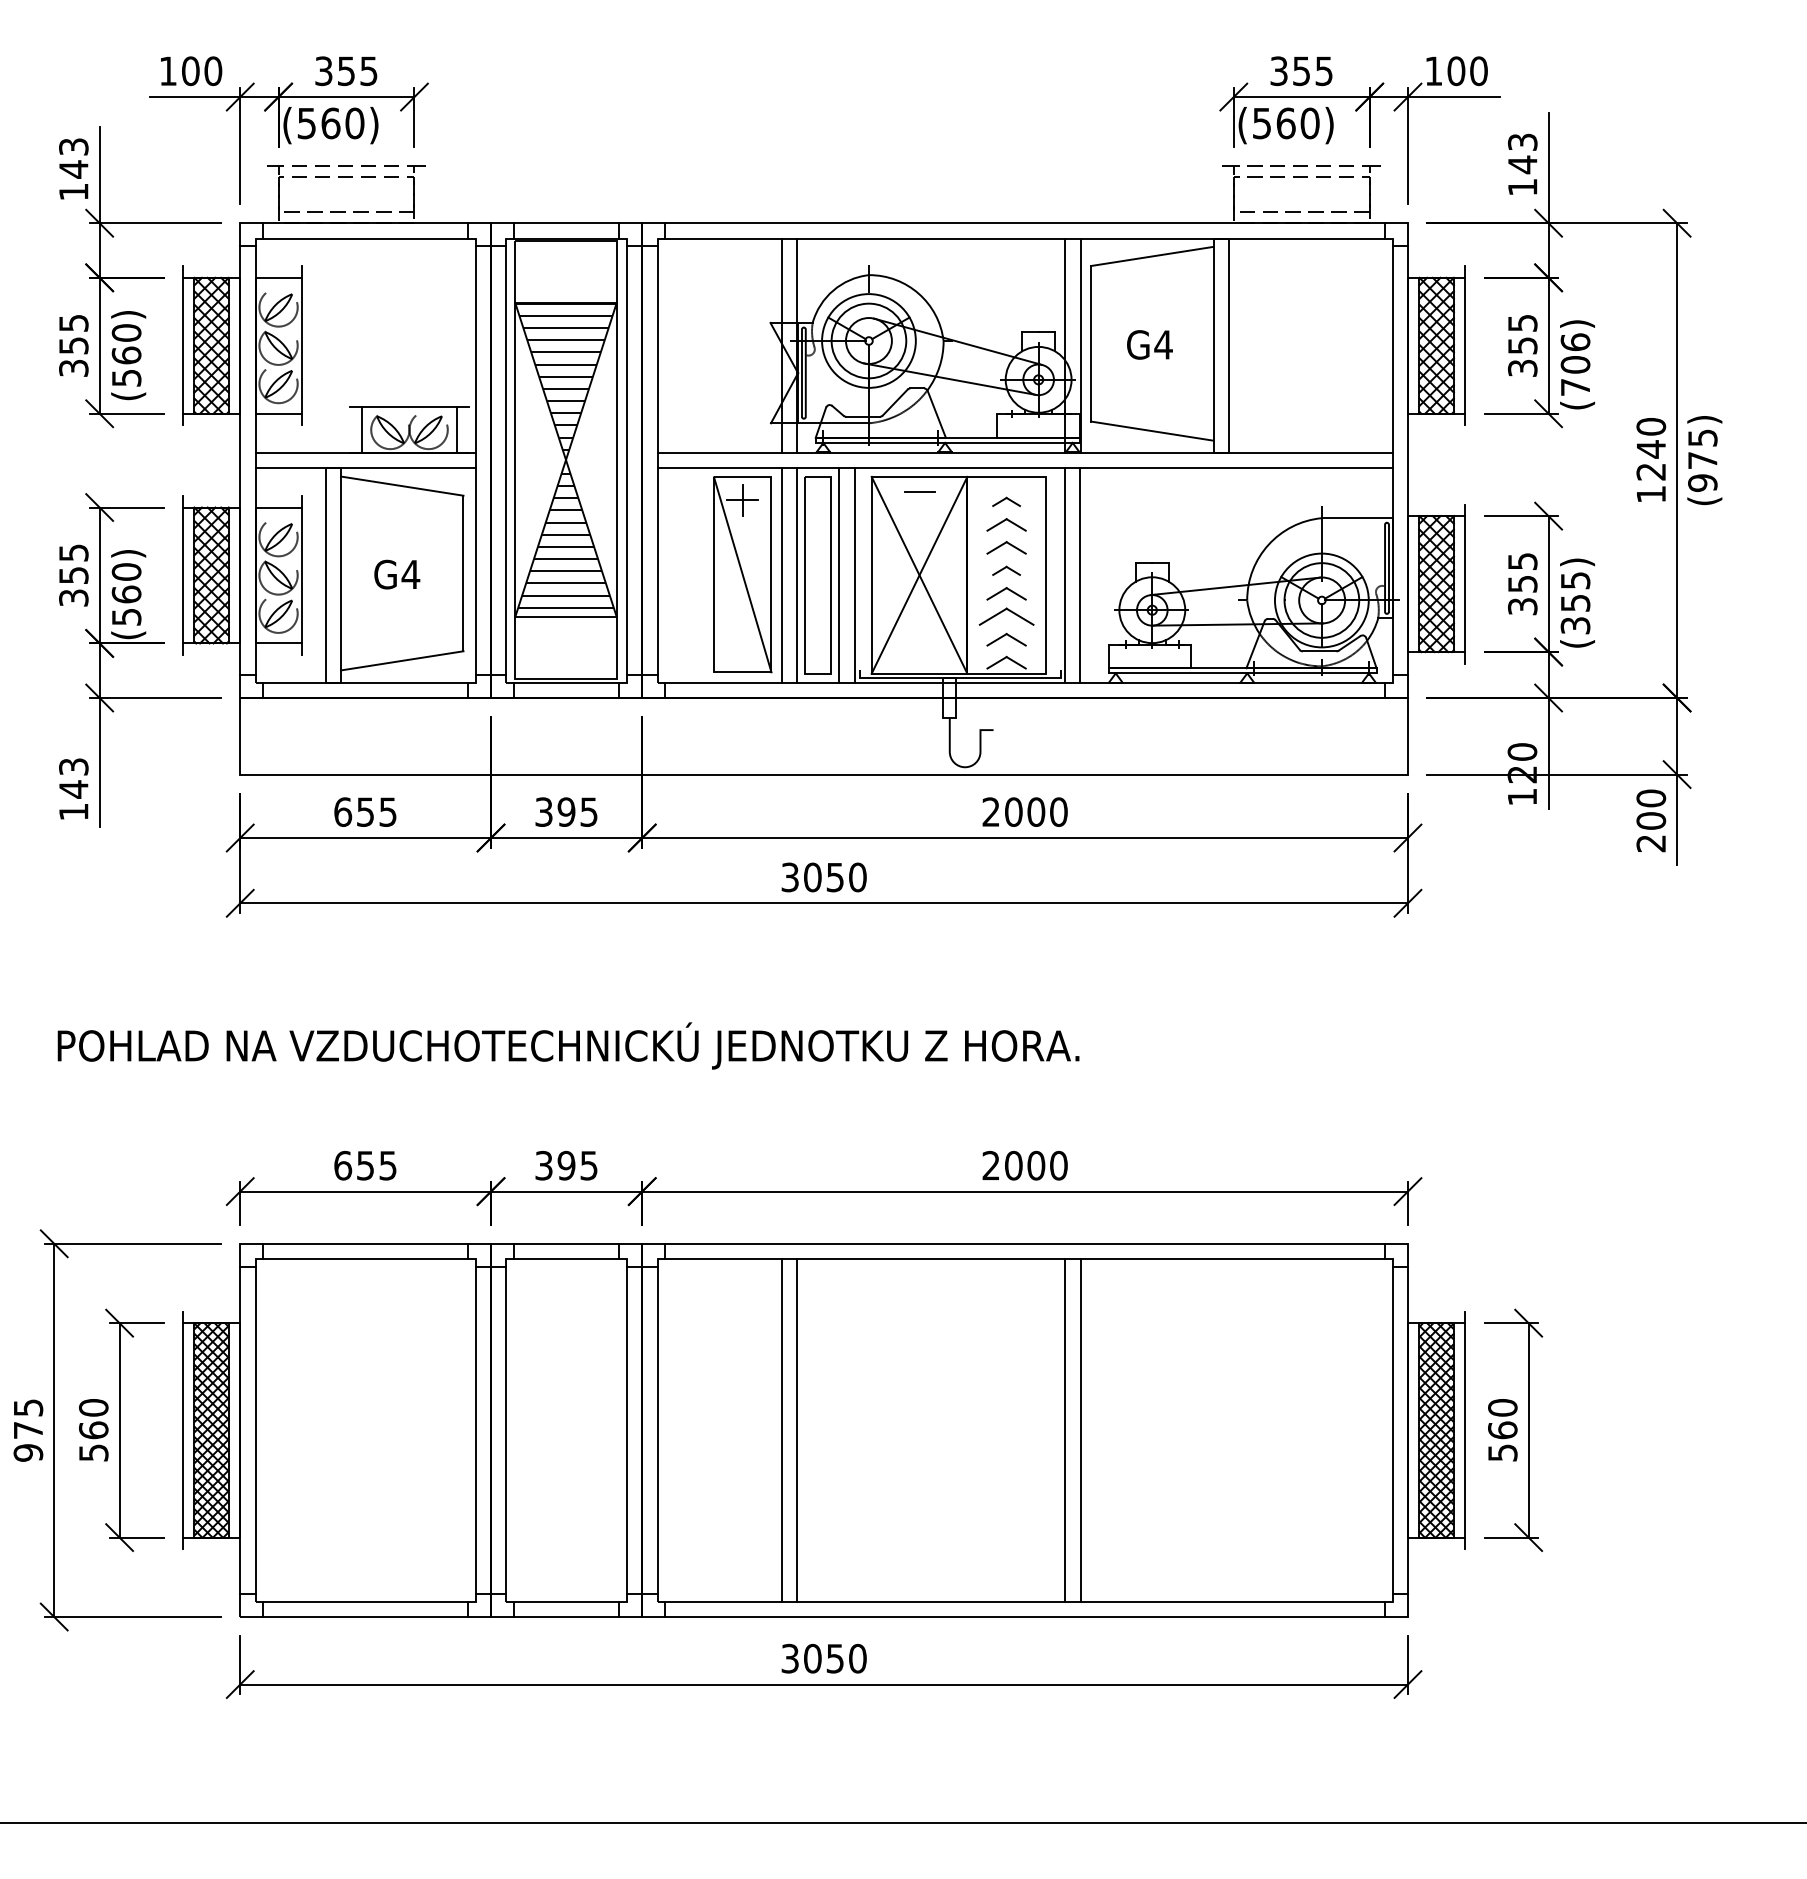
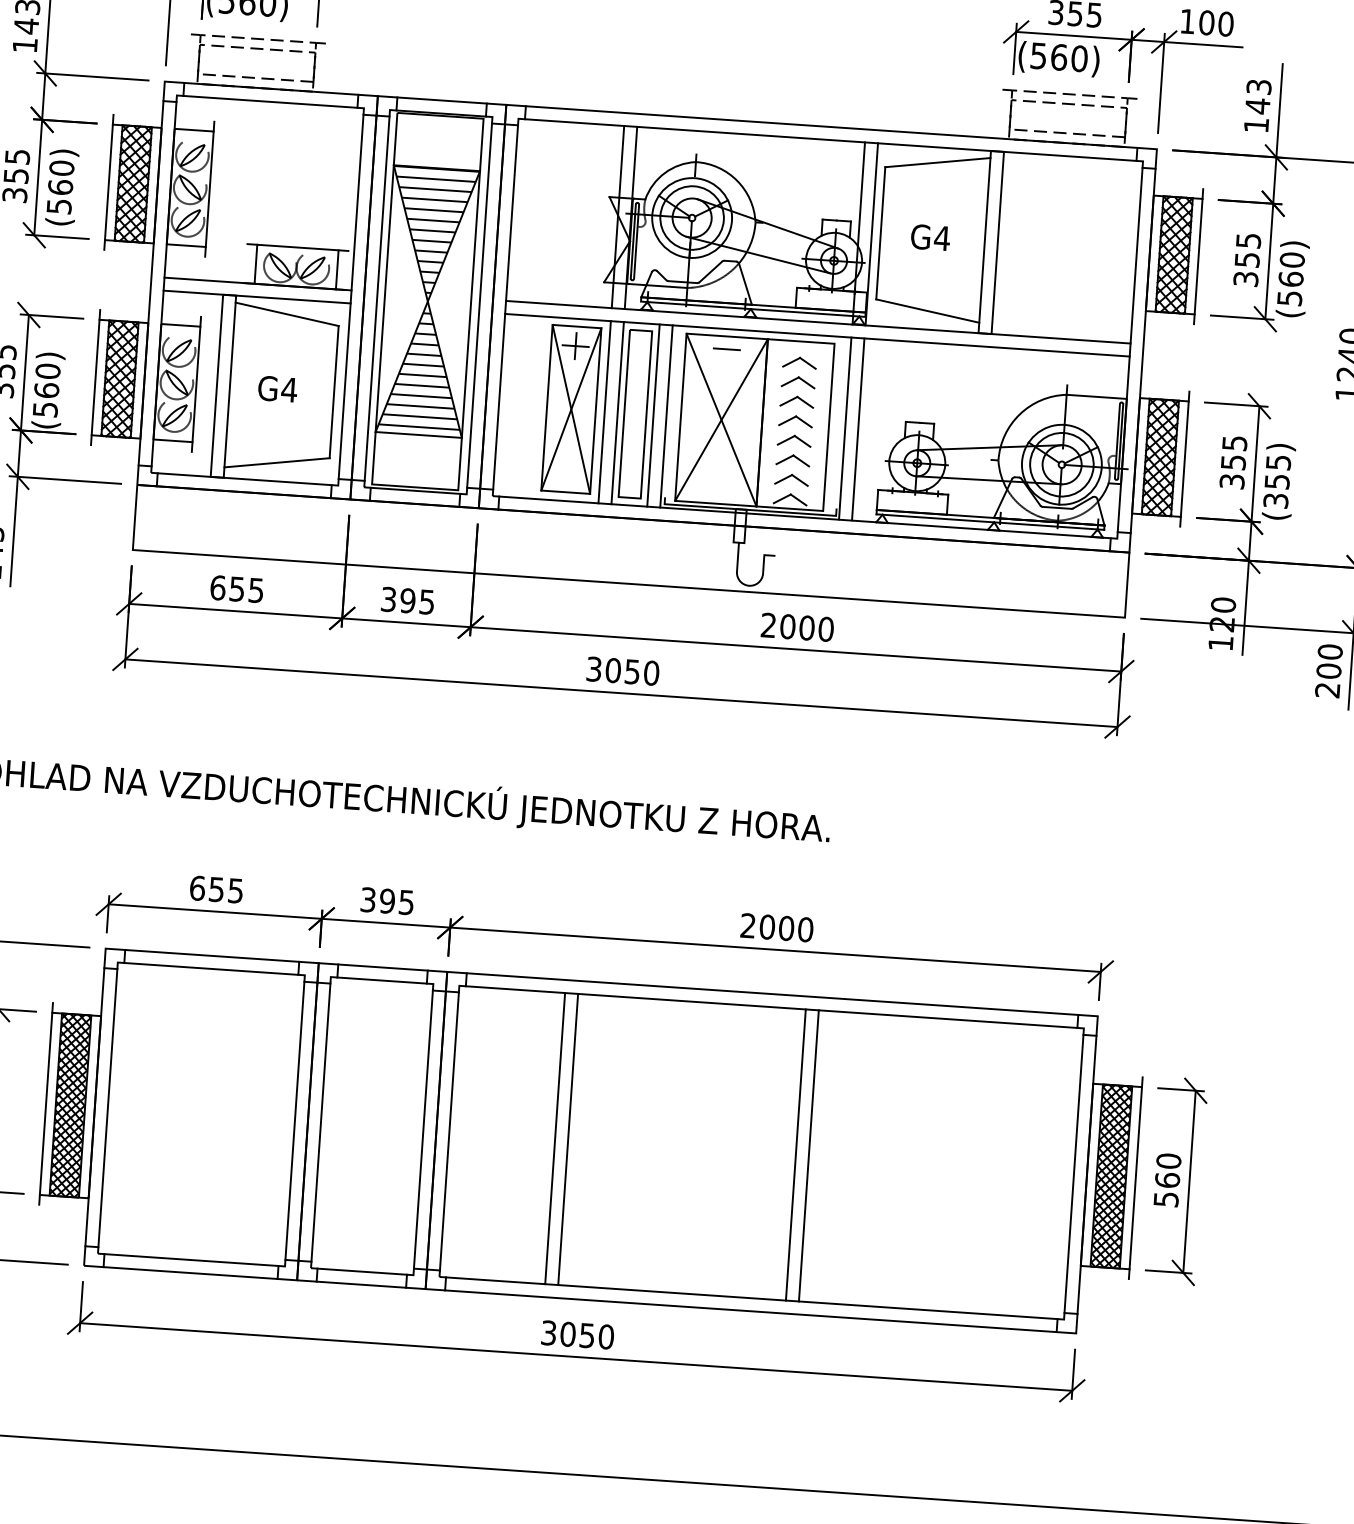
text: (1575, 364) -> (1291, 278), (706) -> (560)
part: (1006, 501) -> (799, 362), size x1.43
part: (1006, 570) -> (795, 421), size x1.43
line: (742, 574) -> (571, 409), added
part: (1006, 616) -> (793, 460), size x0.71

